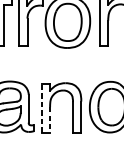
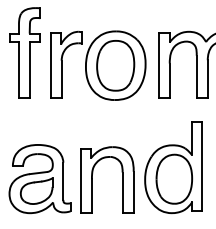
line: (42, 108) -> (81, 180), dashed -> solid
line: (49, 120) -> (91, 196), dashed -> solid

